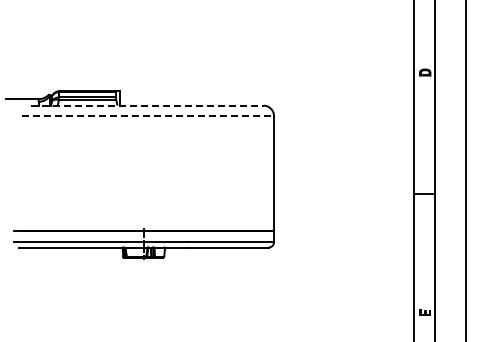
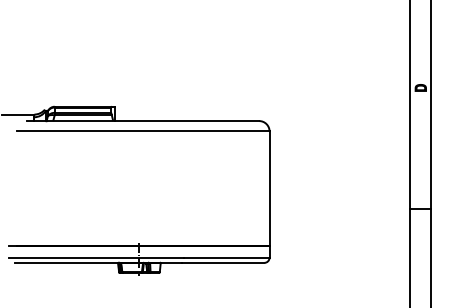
line: (147, 105) -> (143, 120), dashed -> solid
line: (148, 116) -> (144, 131), dashed -> solid

